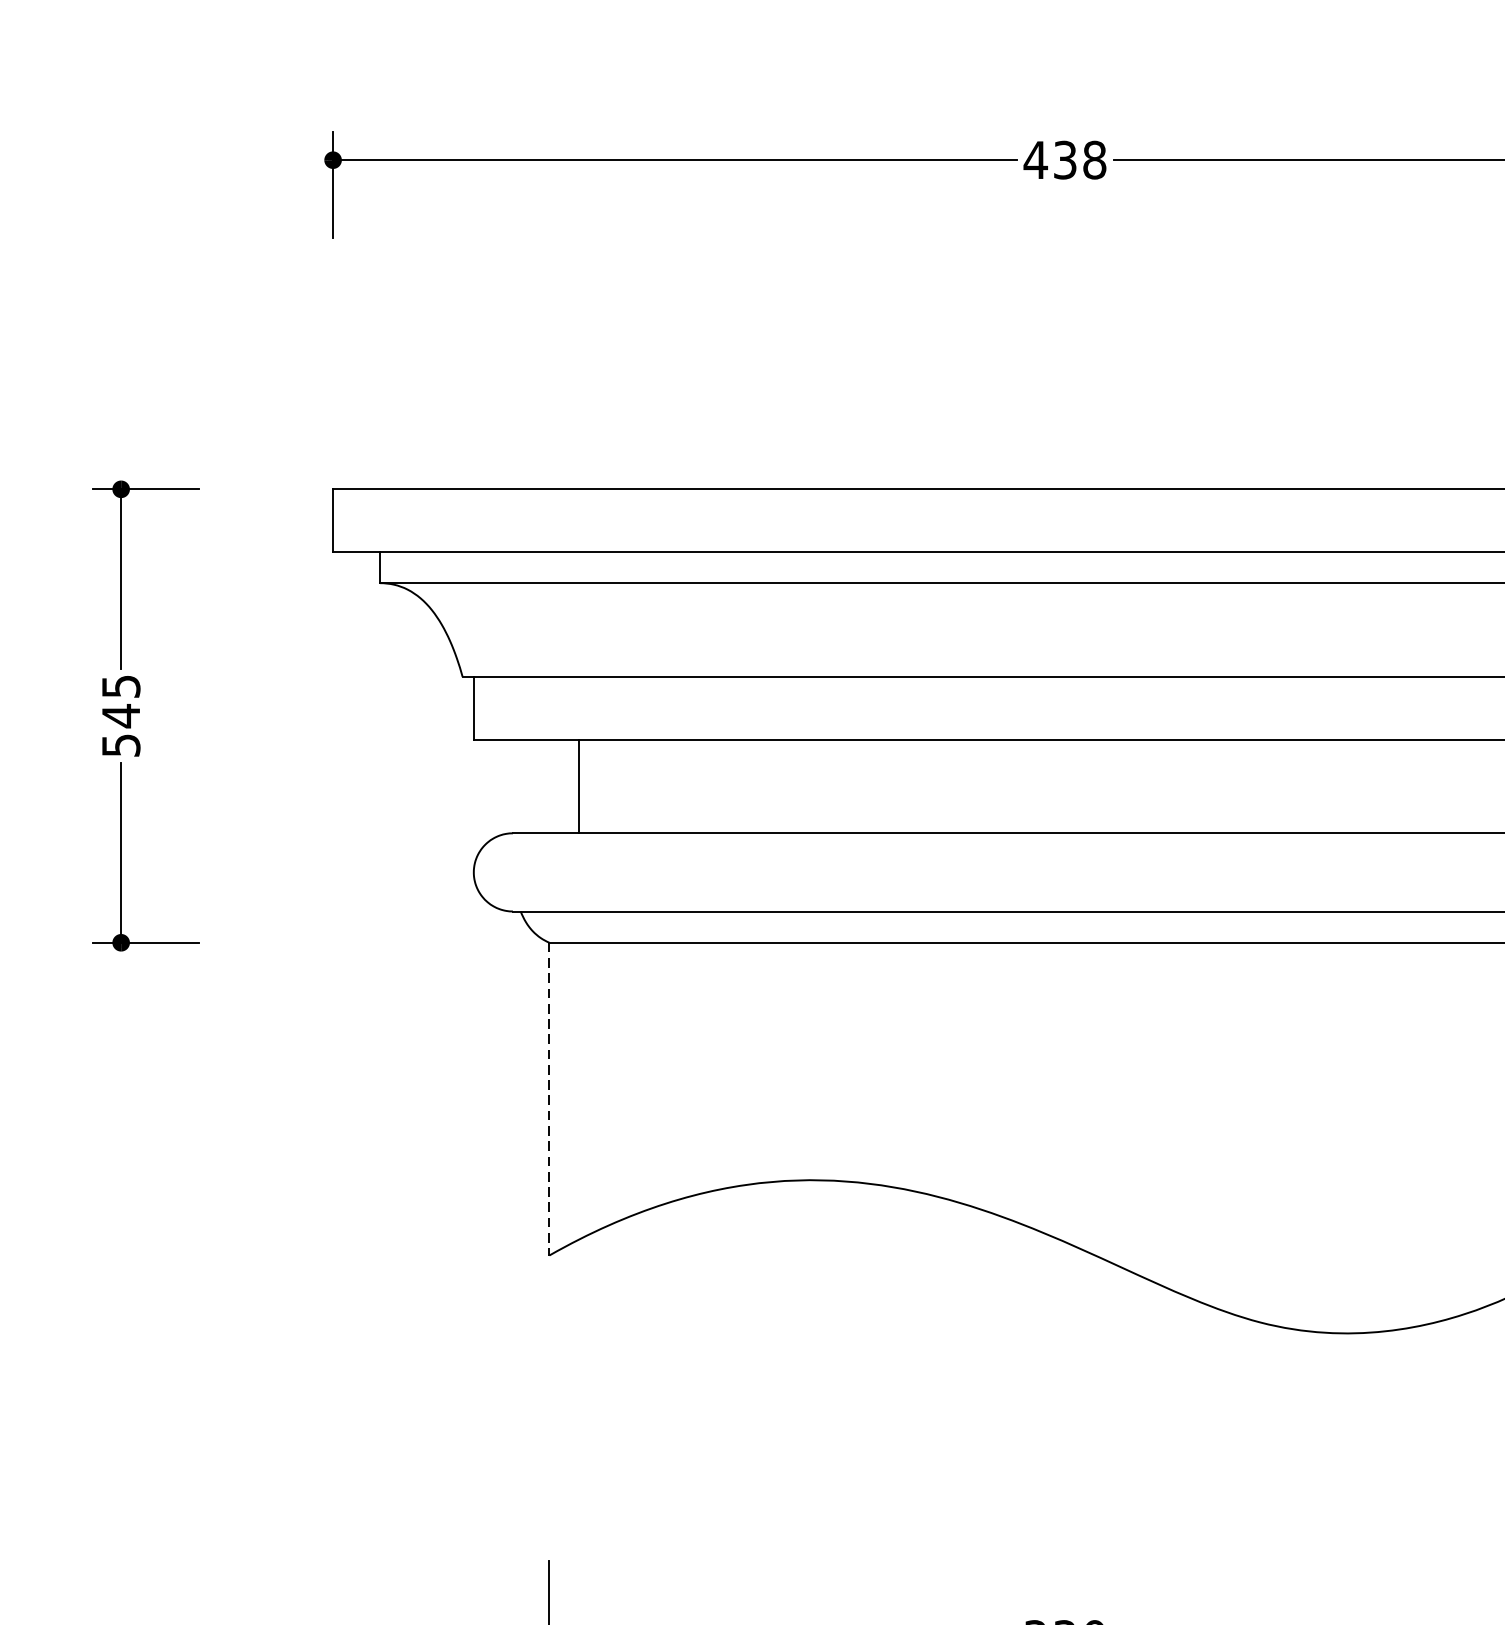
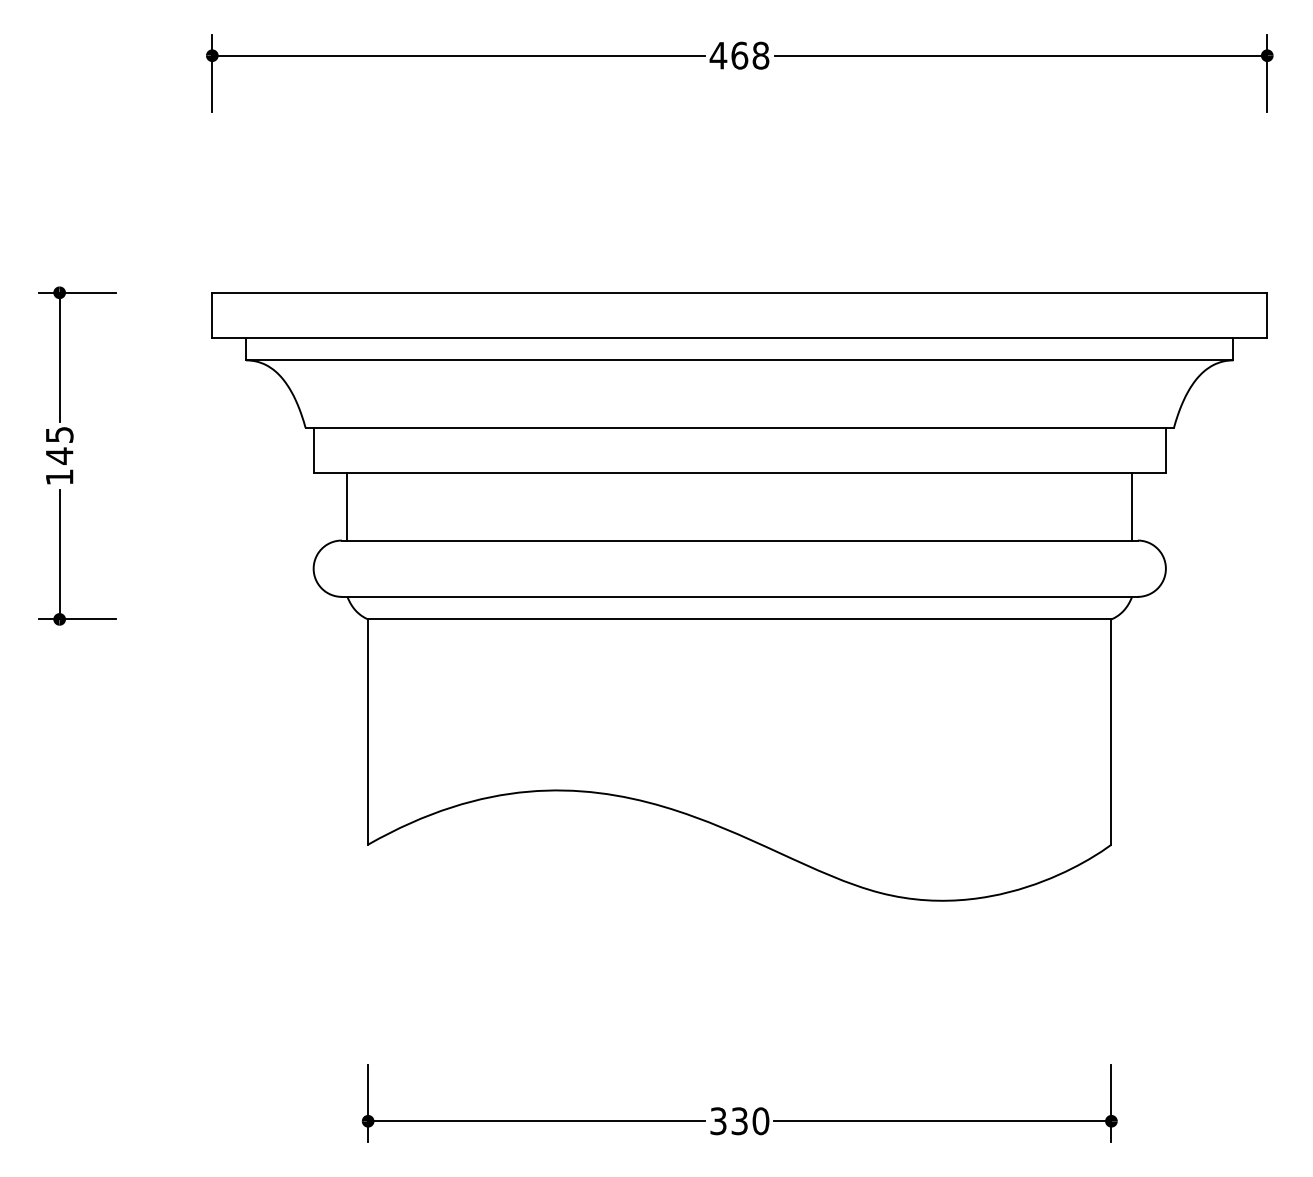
text: (1064, 159) -> (739, 55), 438 -> 468
text: (120, 745) -> (59, 477), 545 -> 145
line: (579, 786) -> (347, 506), moved
line: (549, 1099) -> (368, 732), dashed -> solid

